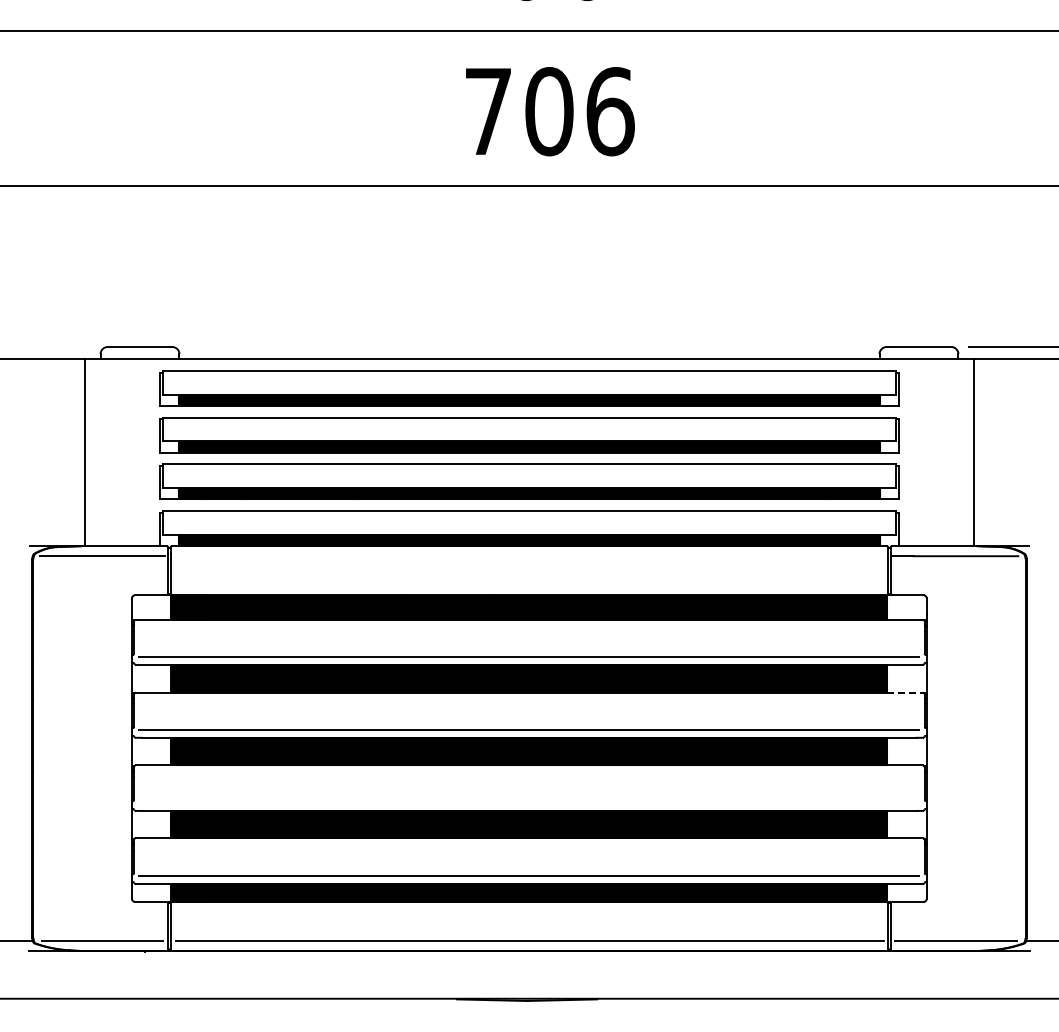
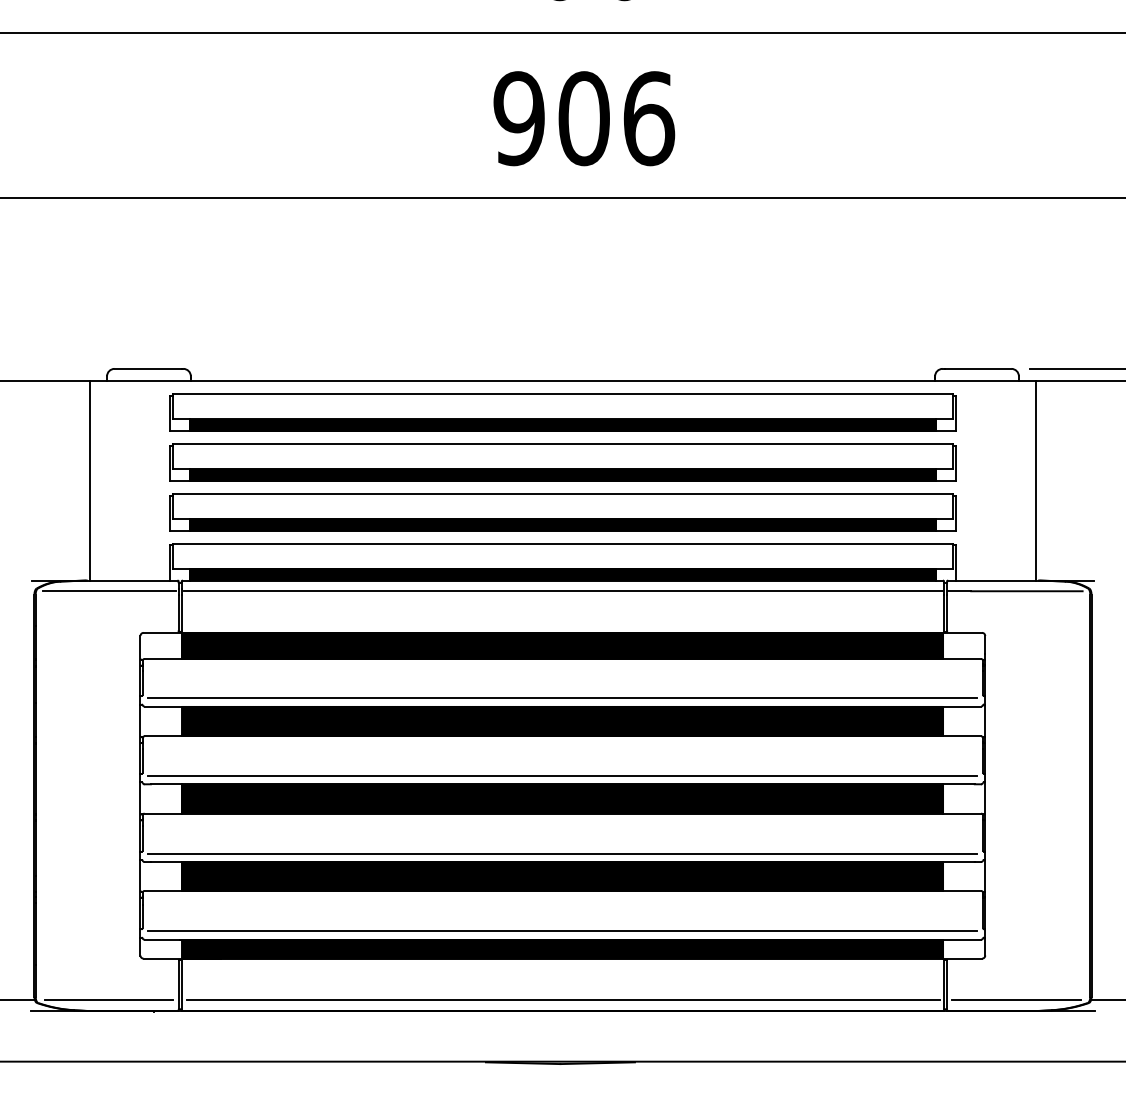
text: (488, 111) -> (519, 118), 706 -> 906
line: (529, 556) -> (563, 591), added
line: (905, 692) -> (962, 736), dashed -> solid
line: (528, 803) -> (561, 854), added

